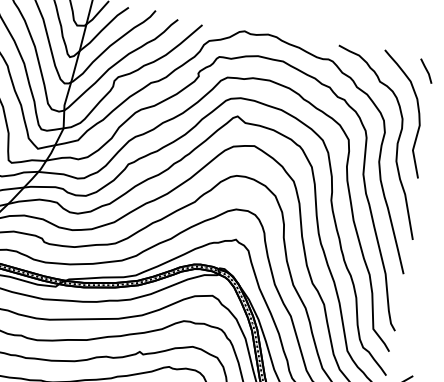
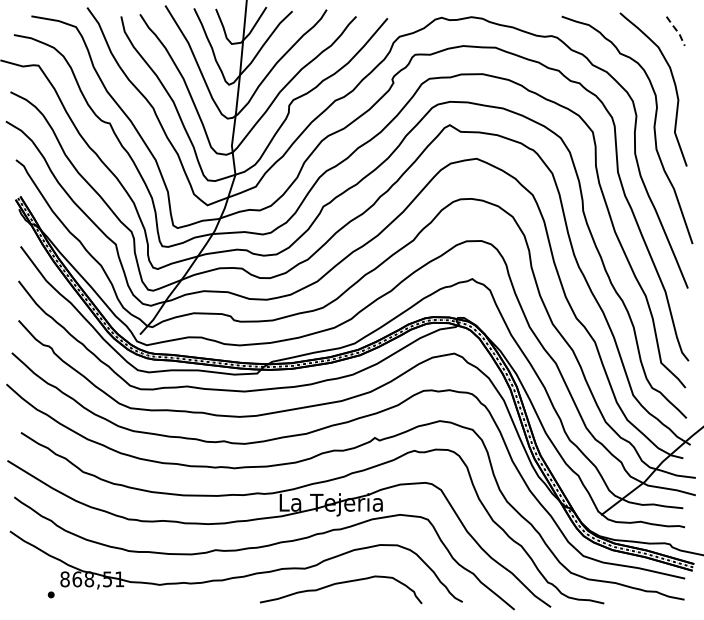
line: (426, 70) -> (676, 30), solid -> dashed

